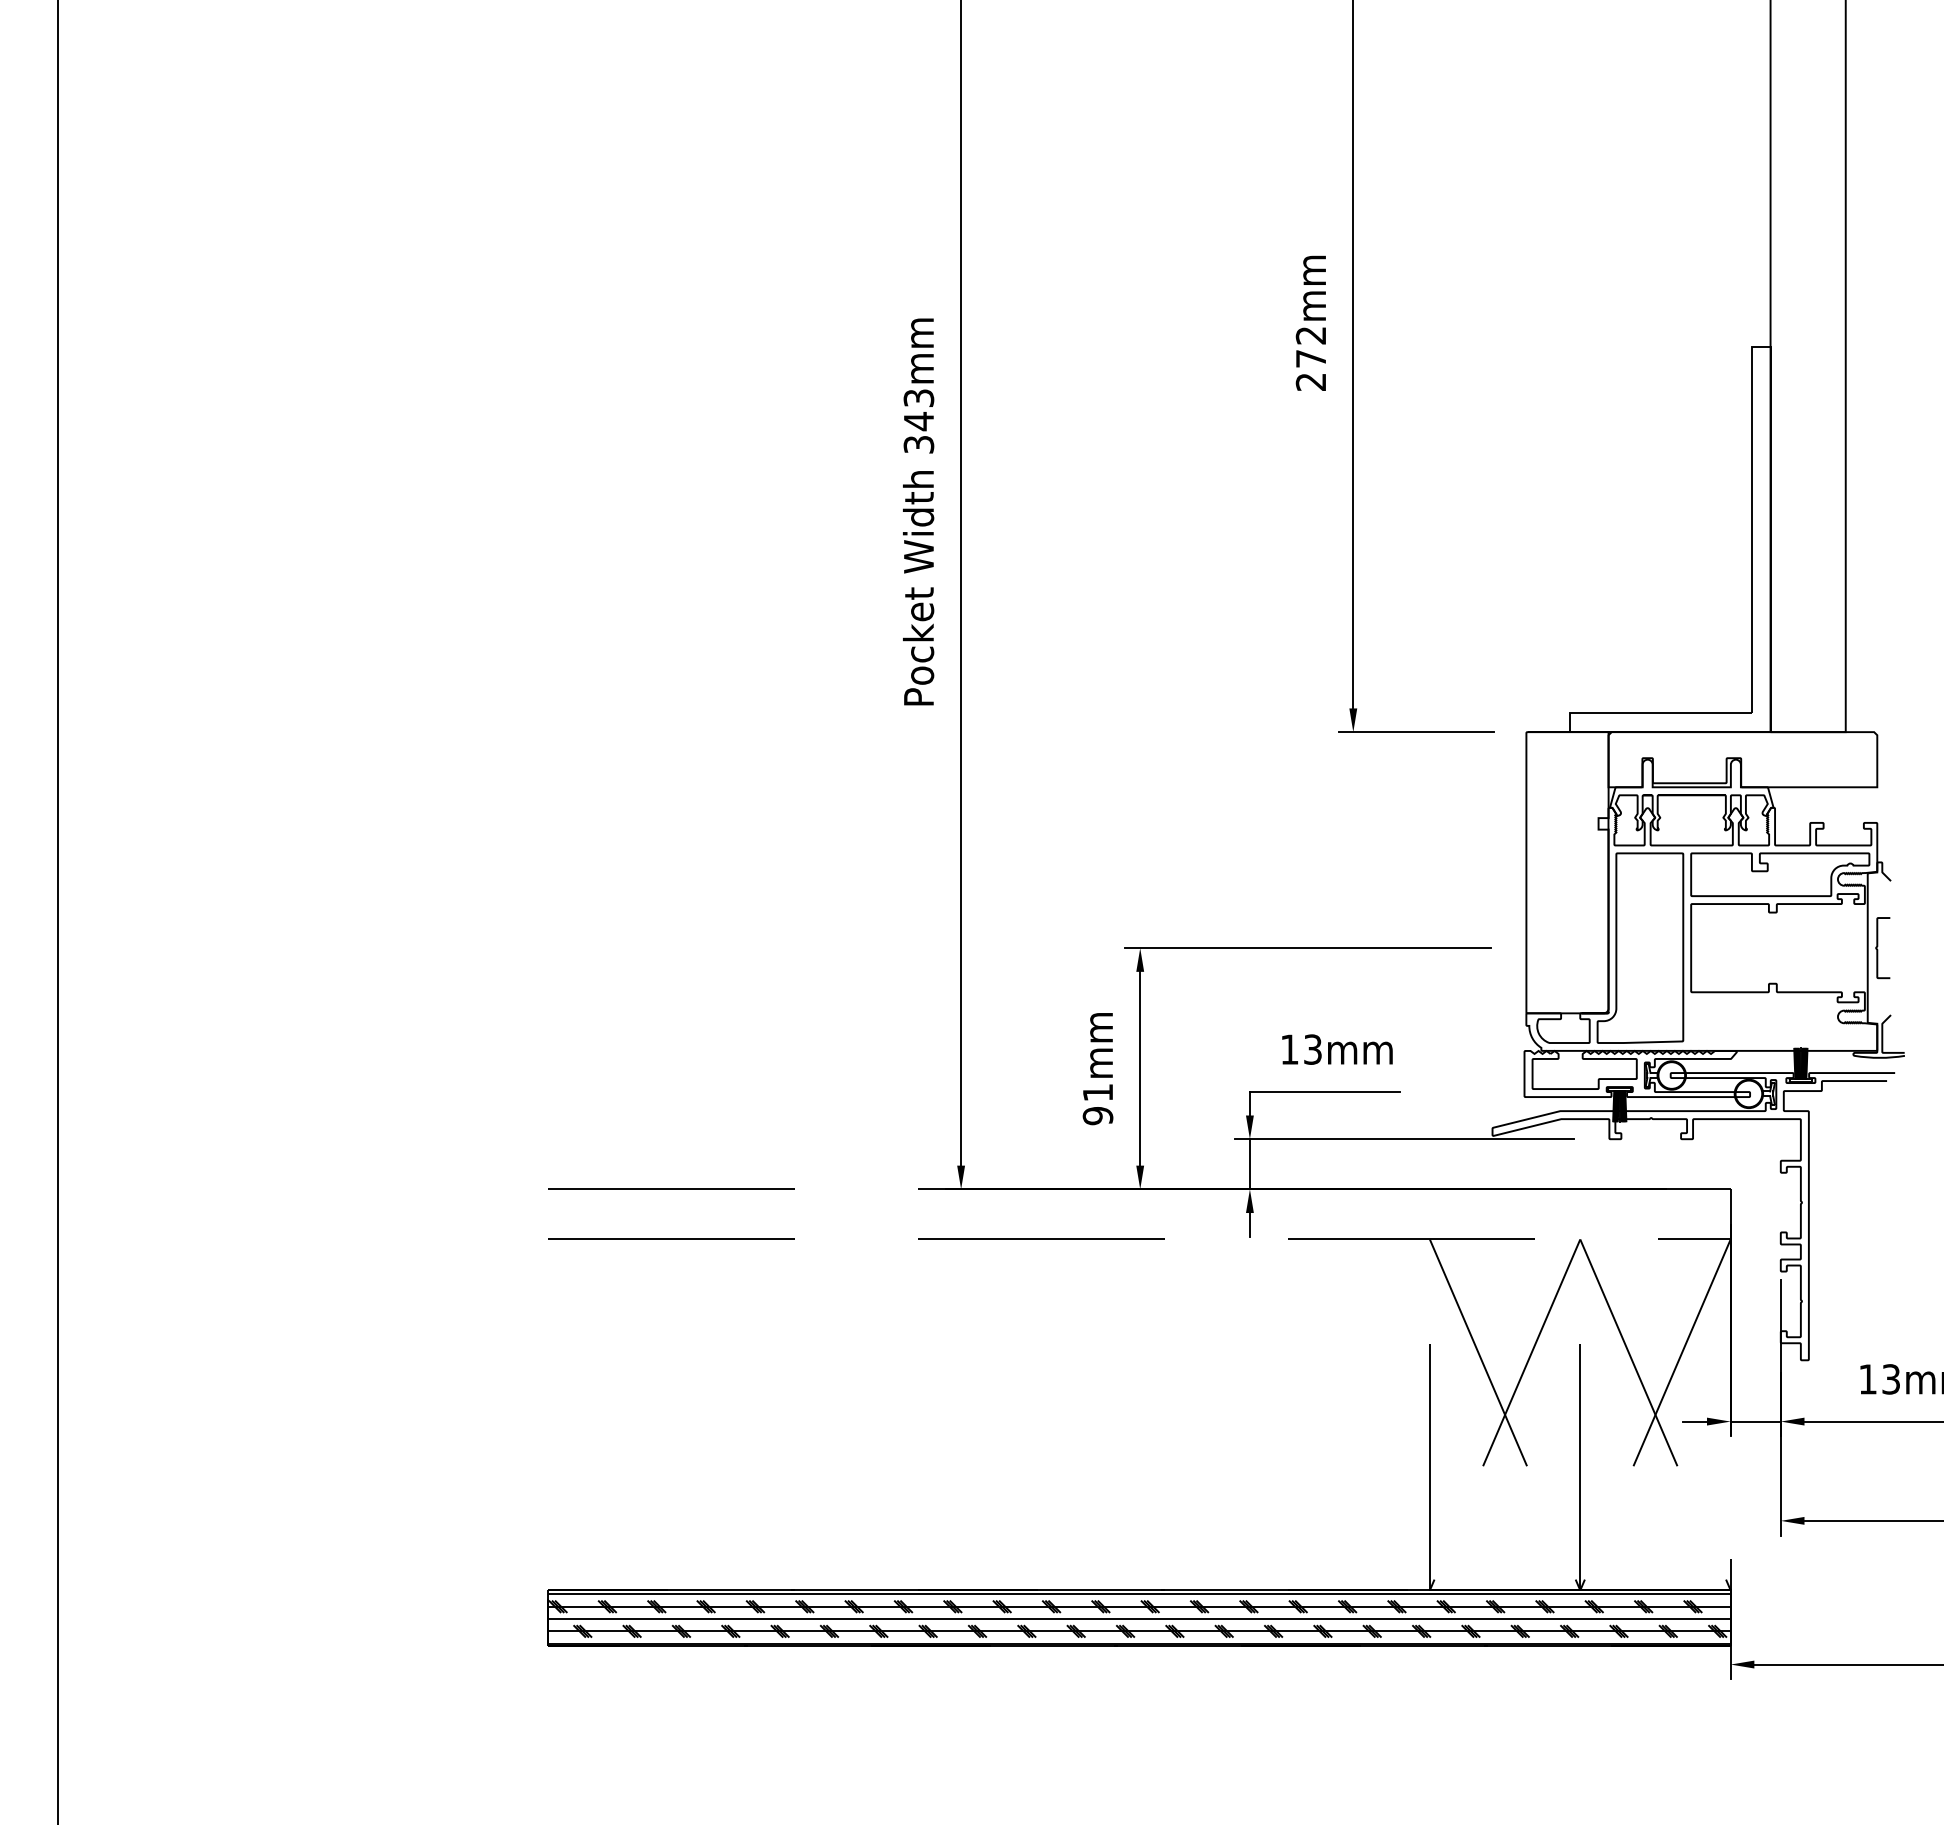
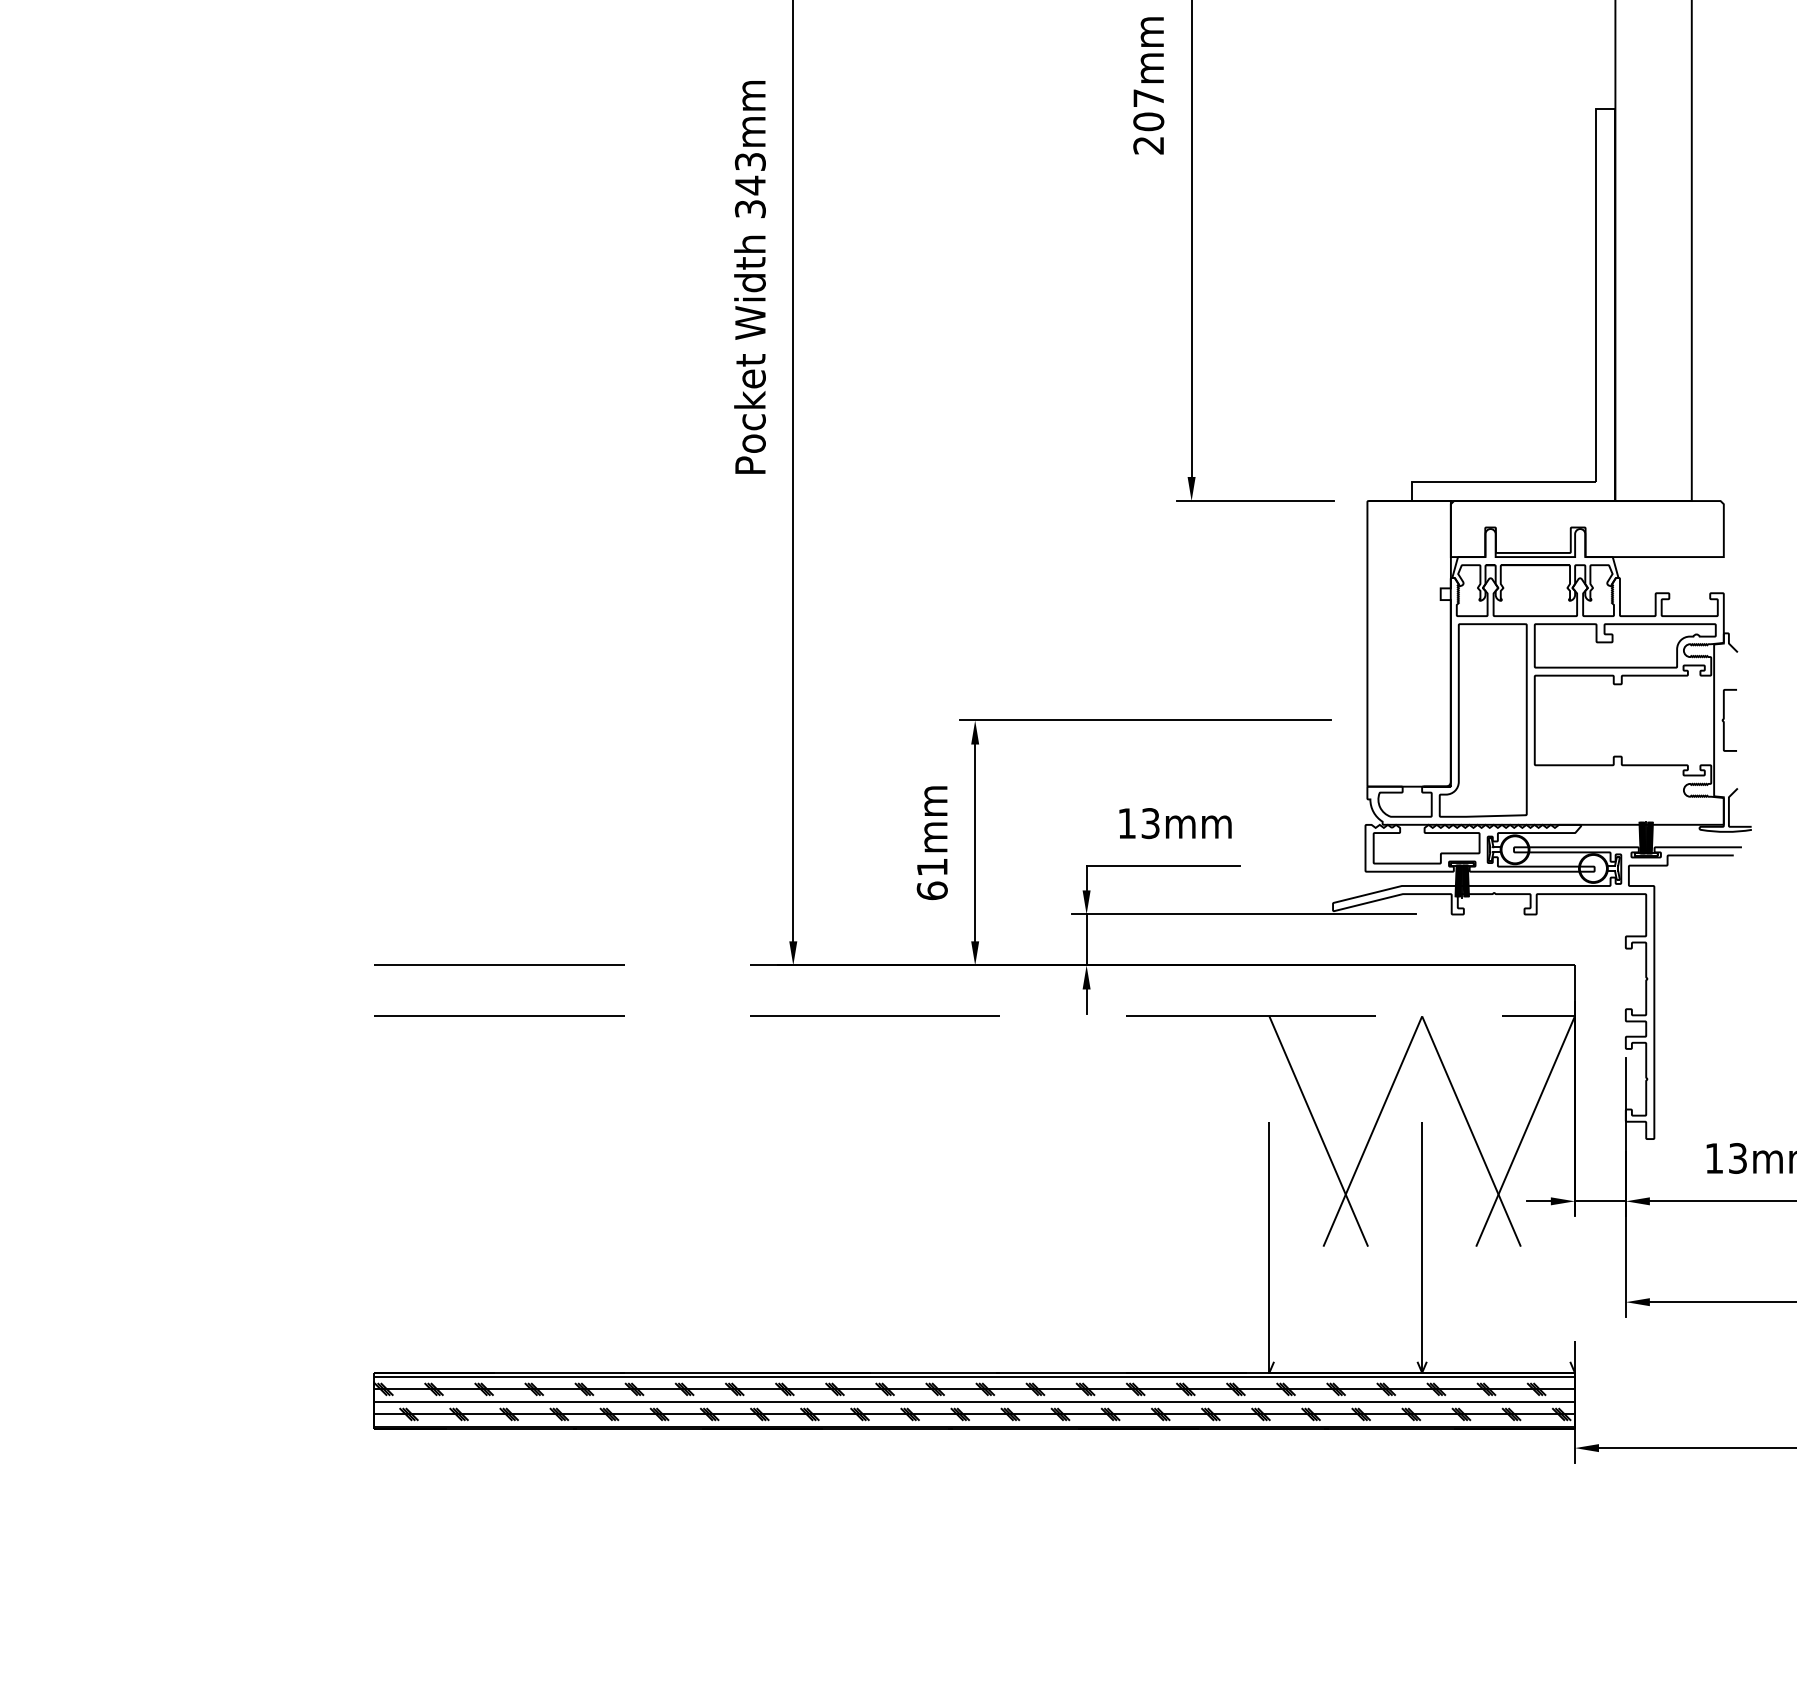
text: (1310, 347) -> (1148, 110), 272mm -> 207mm
text: (1097, 1115) -> (931, 890), 91mm -> 61mm

